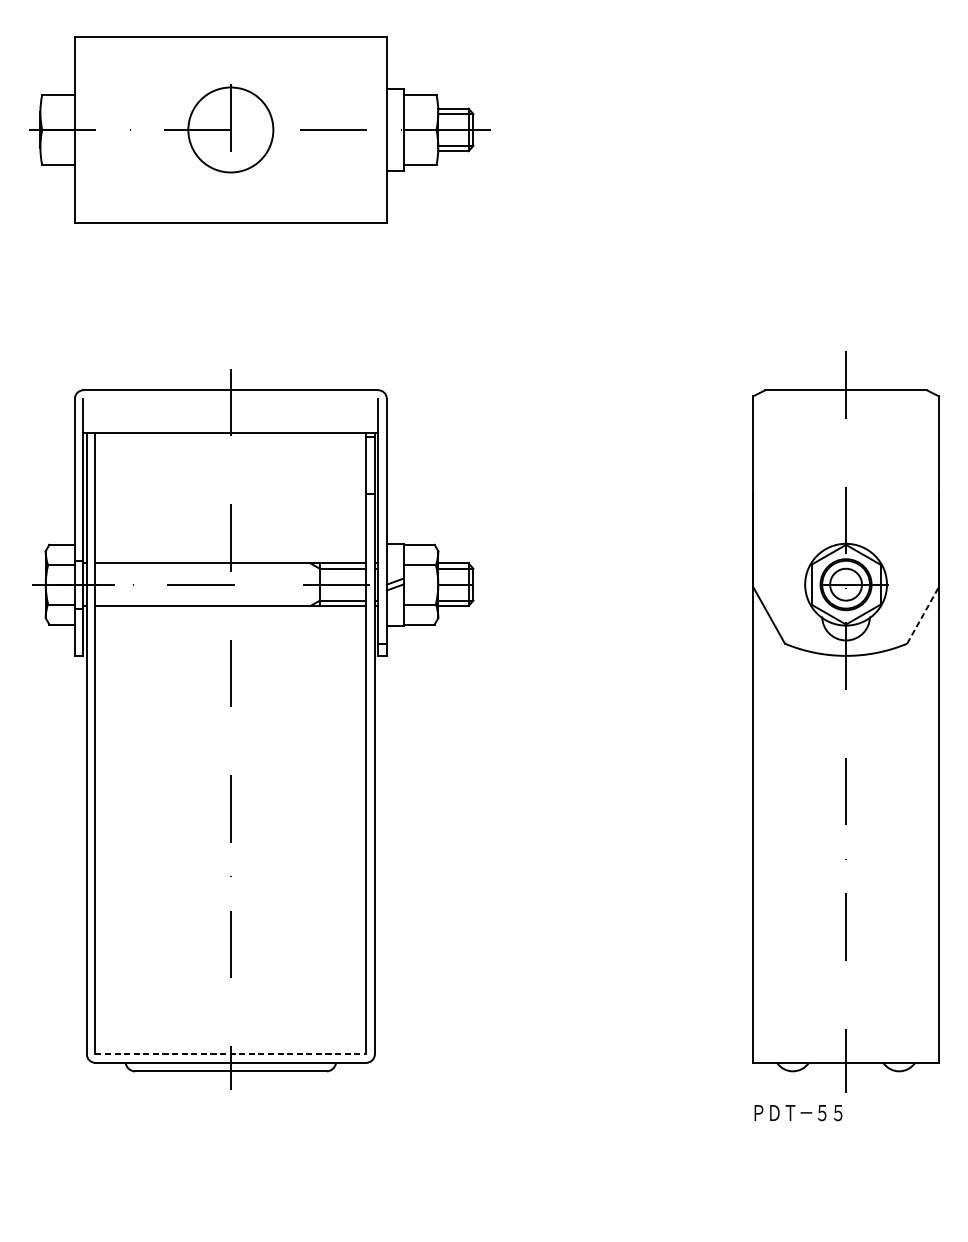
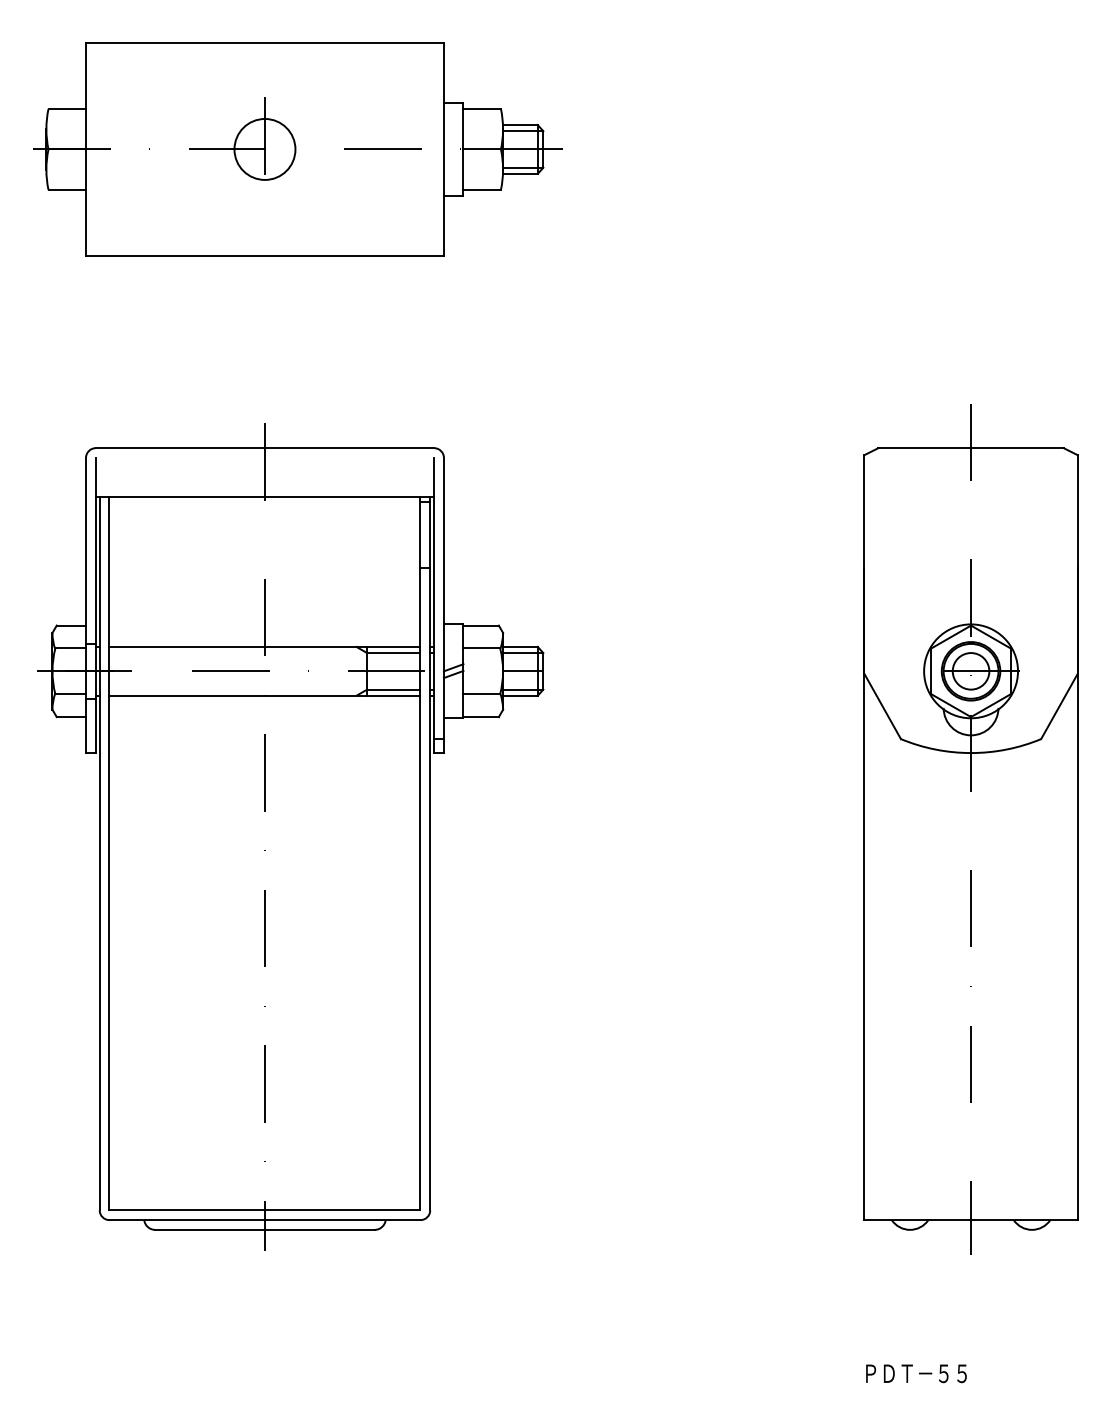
circle: (230, 129) -> (264, 148), size x0.62
line: (923, 615) -> (1059, 706), dashed -> solid
line: (231, 1054) -> (265, 1210), dashed -> solid
text: (798, 1112) -> (916, 1373), moved

